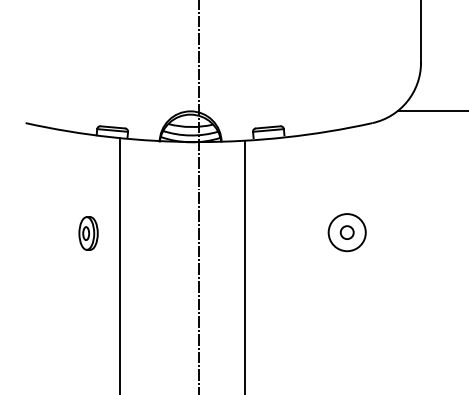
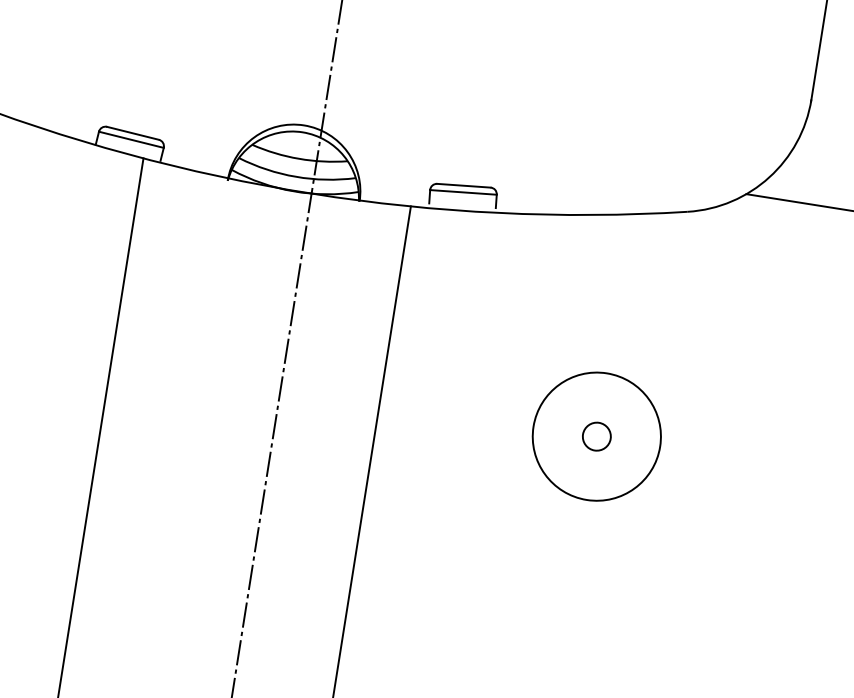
circle: (346, 232) -> (595, 436), size x1.6
part: (88, 233) -> (45, 351), removed

